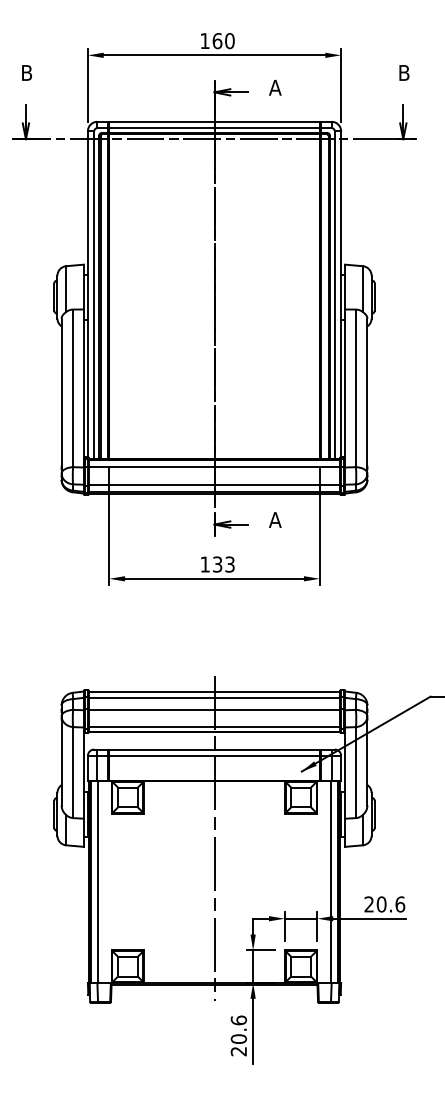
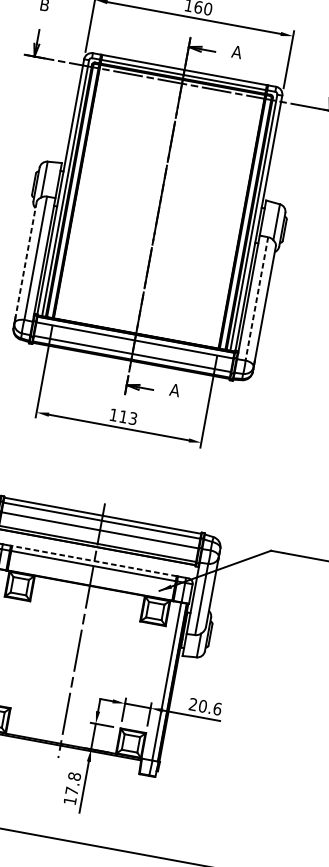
line: (355, 388) -> (256, 298), solid -> dashed
line: (61, 392) -> (26, 259), solid -> dashed
text: (217, 564) -> (123, 416), 133 -> 113
line: (214, 749) -> (94, 561), solid -> dashed
text: (238, 1035) -> (72, 788), 20.6 -> 17.8

